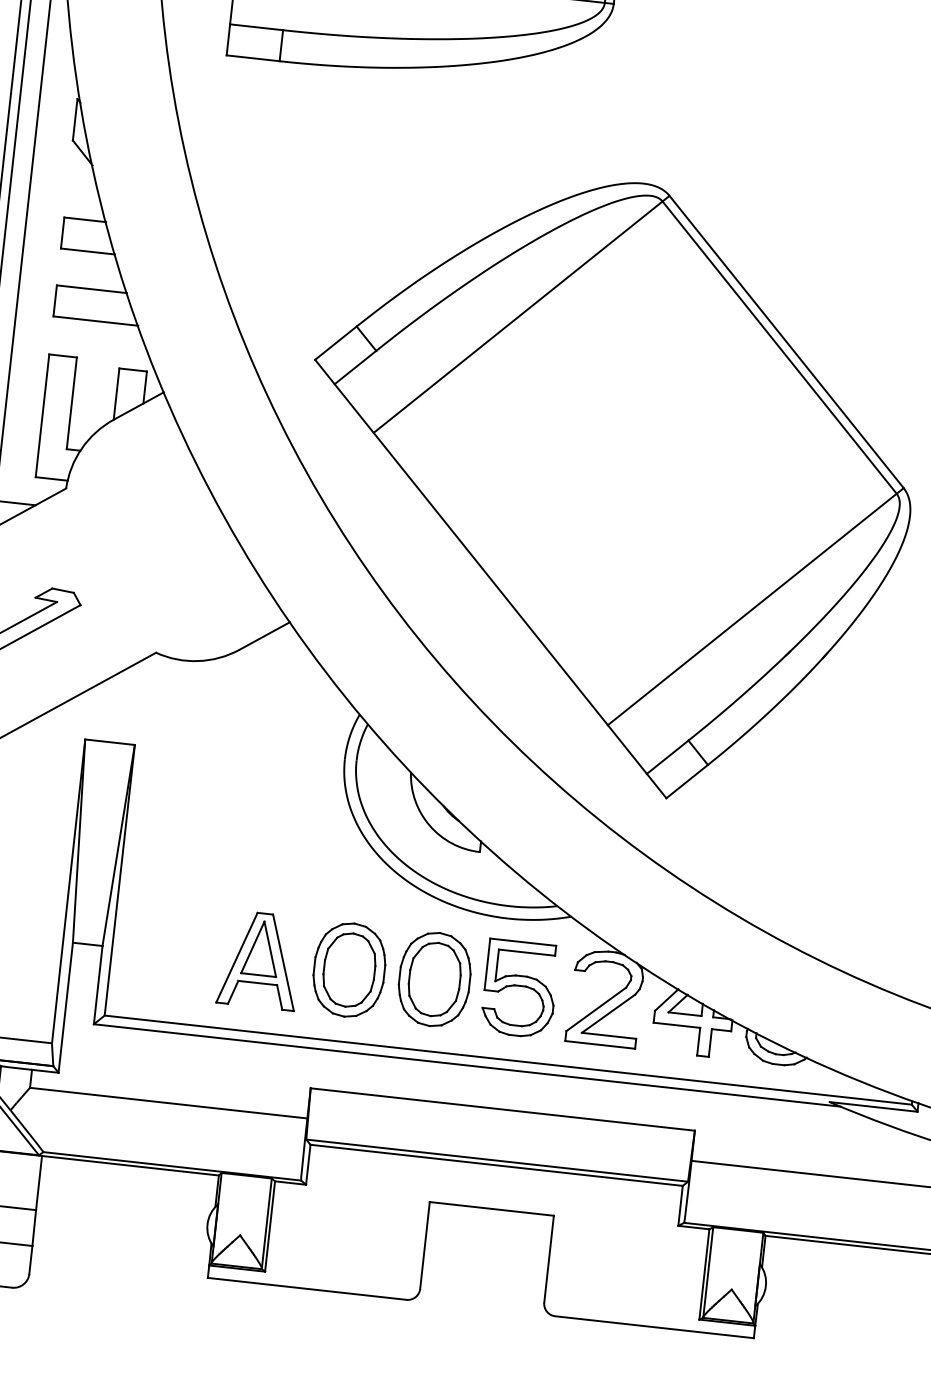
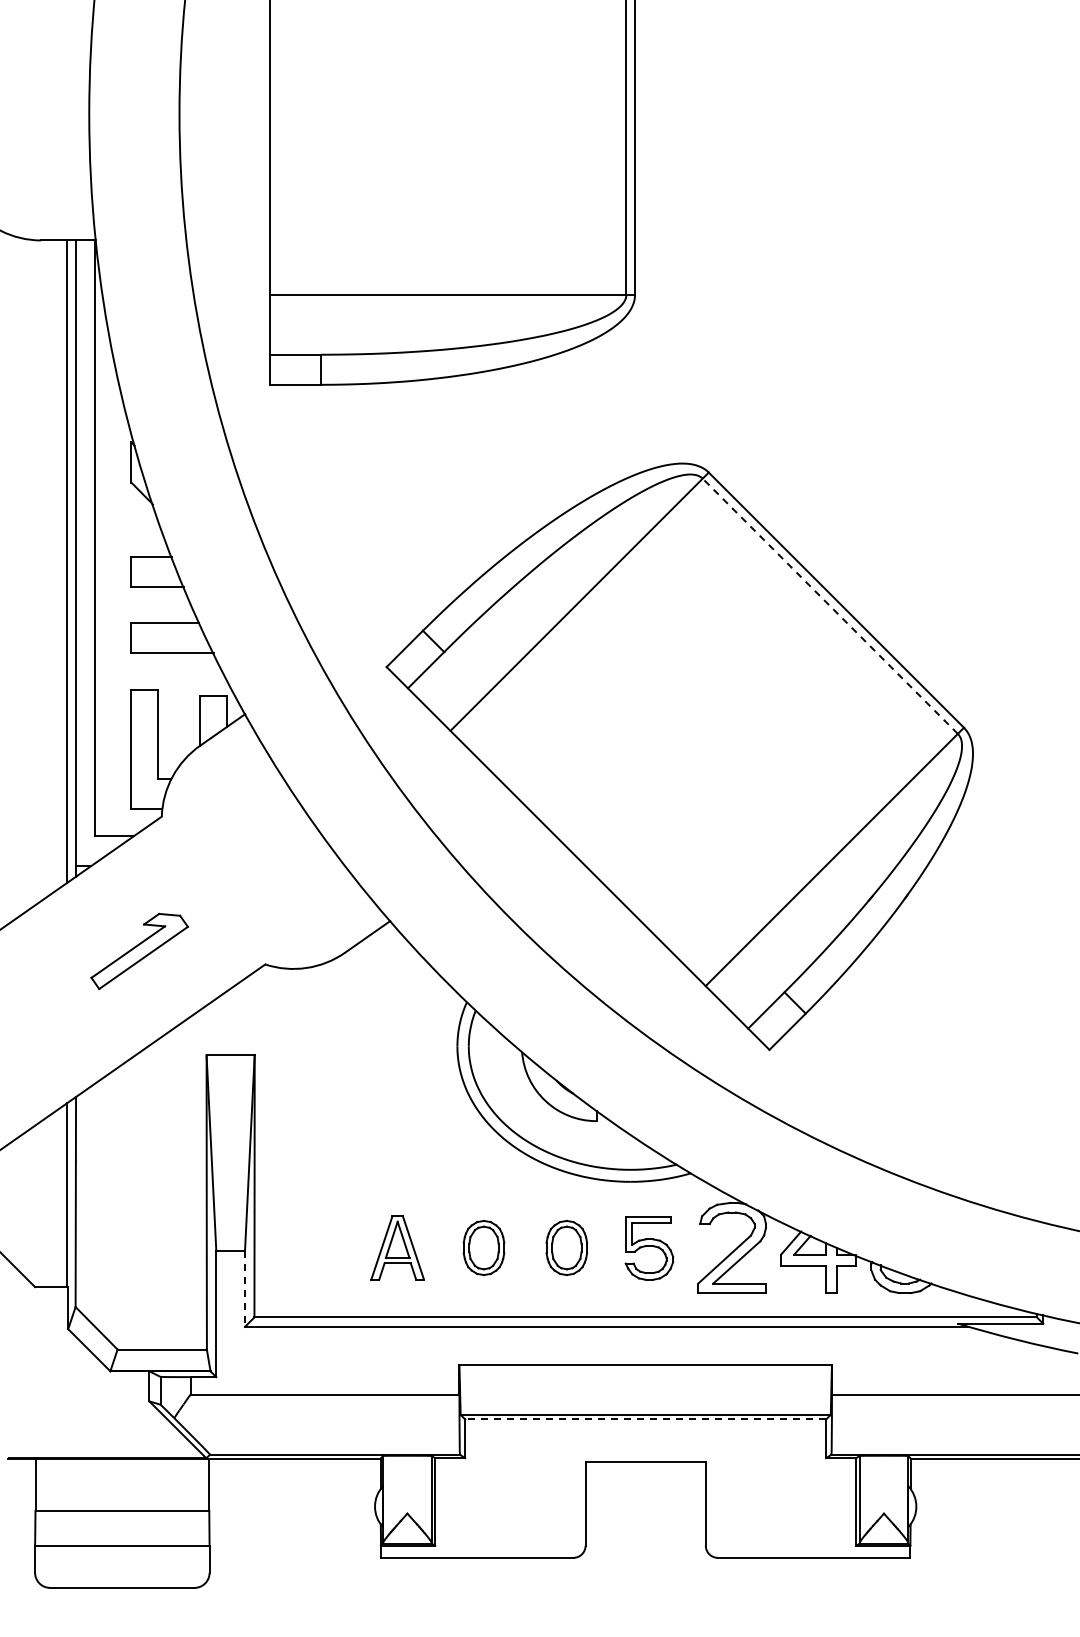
line: (778, 346) -> (829, 605), solid -> dashed
part: (260, 959) -> (397, 1247), size x0.7
part: (348, 969) -> (483, 1247), size x0.6
part: (434, 978) -> (566, 1247), size x0.6
line: (98, 984) -> (245, 1288), solid -> dashed
part: (520, 989) -> (649, 1248), size x0.7
line: (496, 1165) -> (645, 1419), solid -> dashed

